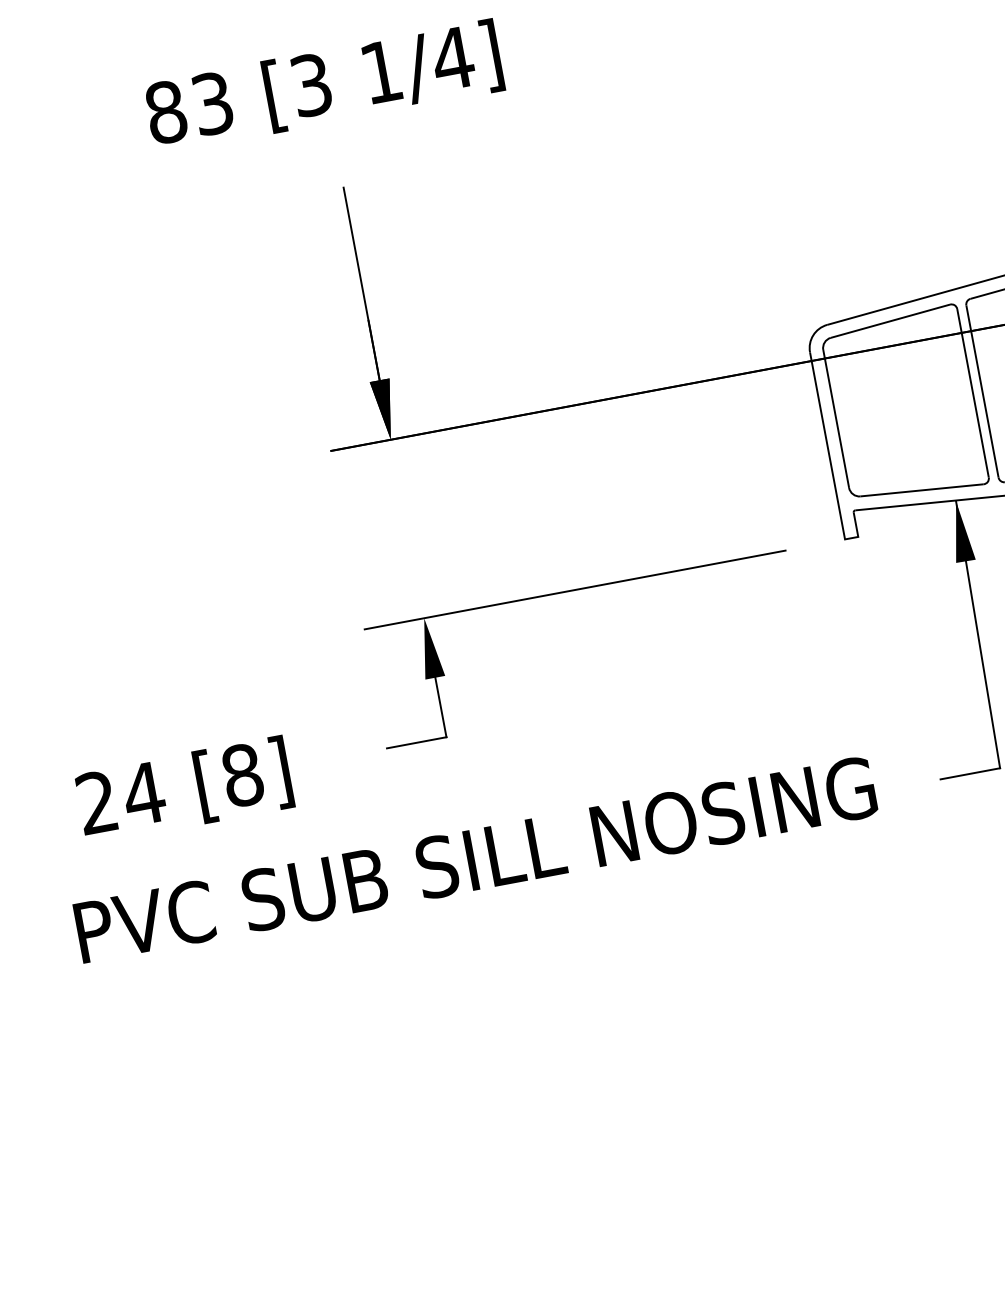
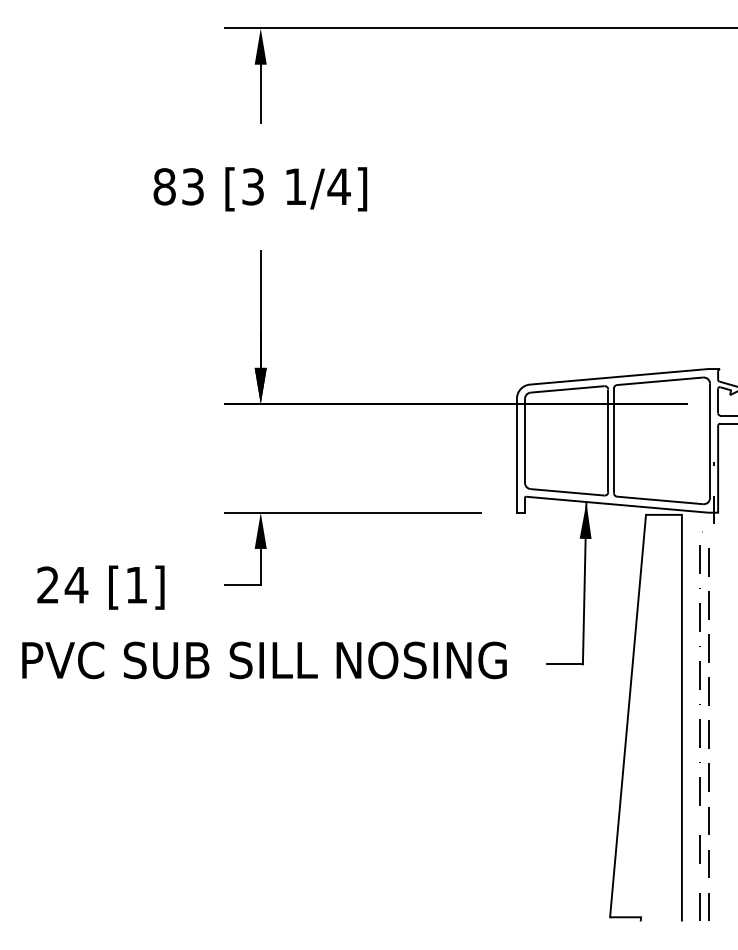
text: (242, 774) -> (136, 584), [8] -> [1]

